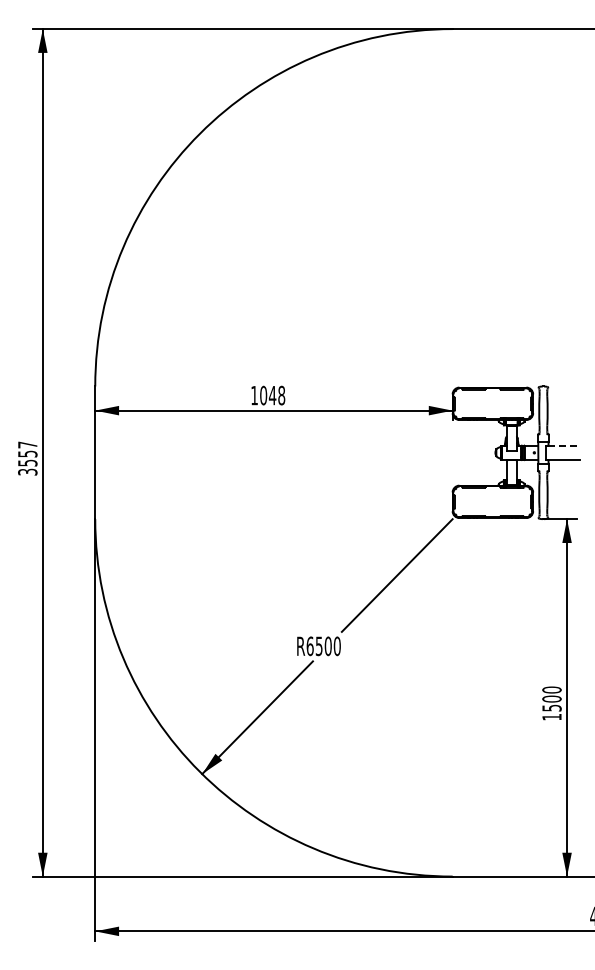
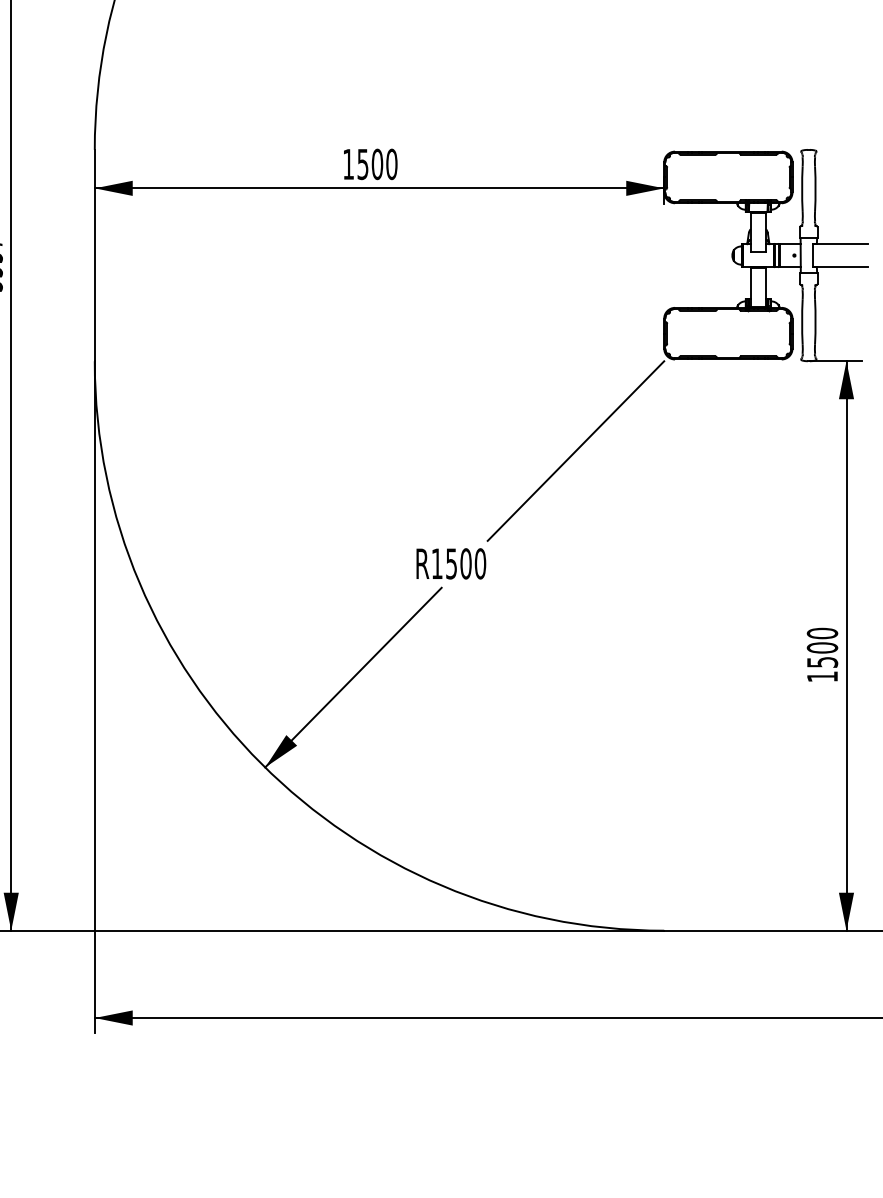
text: (272, 395) -> (377, 164), 1048 -> 1500
line: (564, 445) -> (842, 243), dashed -> solid
text: (309, 646) -> (436, 564), R6500 -> R1500

